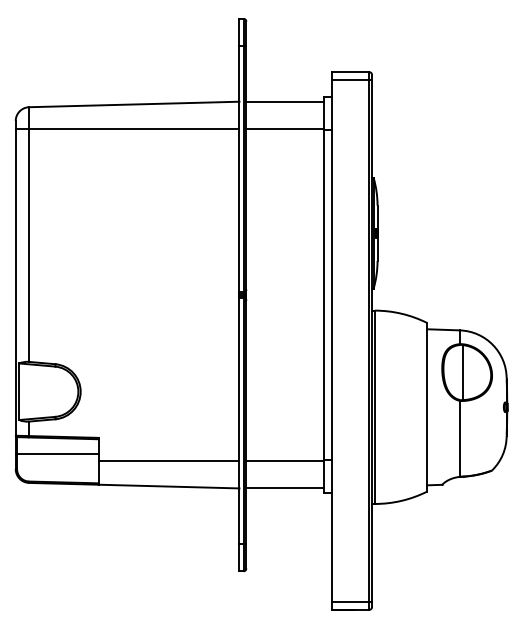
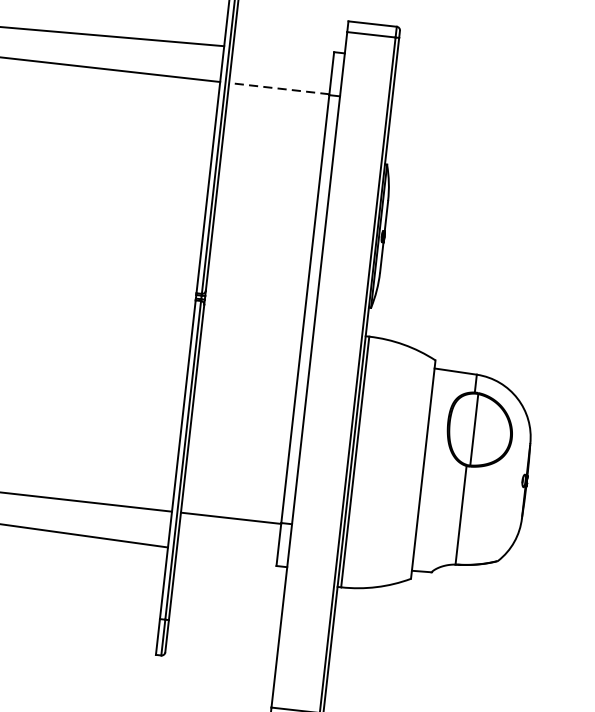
line: (284, 101) -> (282, 52), removed
line: (285, 129) -> (279, 88), solid -> dashed
line: (284, 488) -> (226, 554), removed

